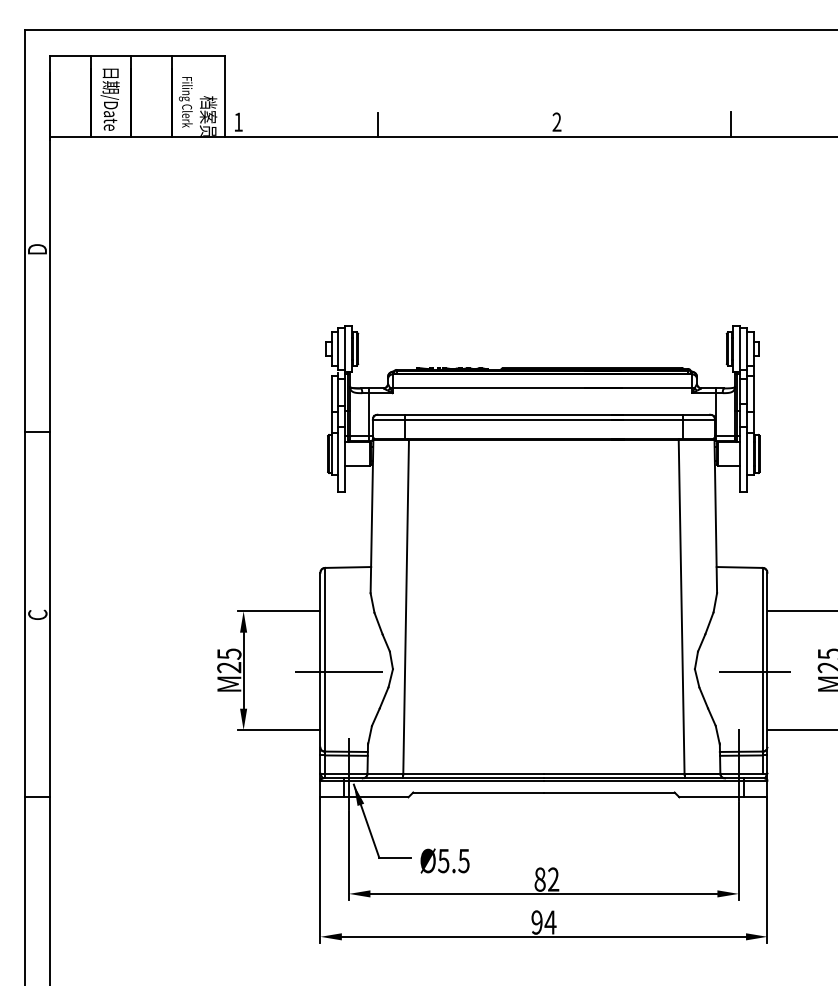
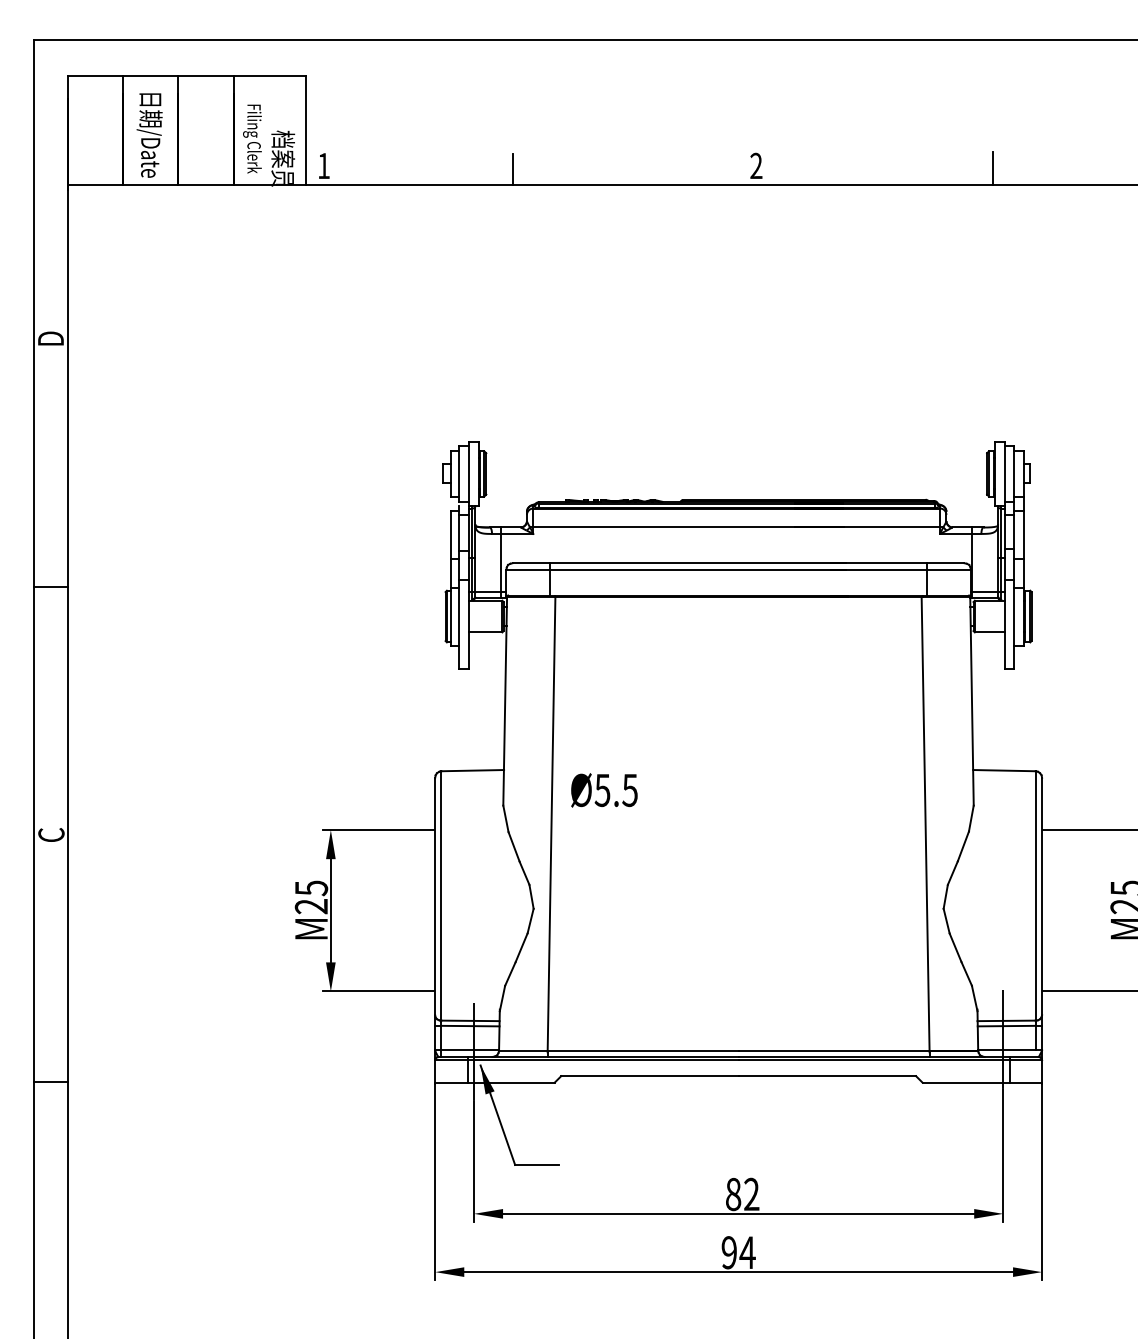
line: (338, 671) -> (459, 911), removed
line: (754, 671) -> (1024, 911), removed
text: (444, 860) -> (603, 789), moved

